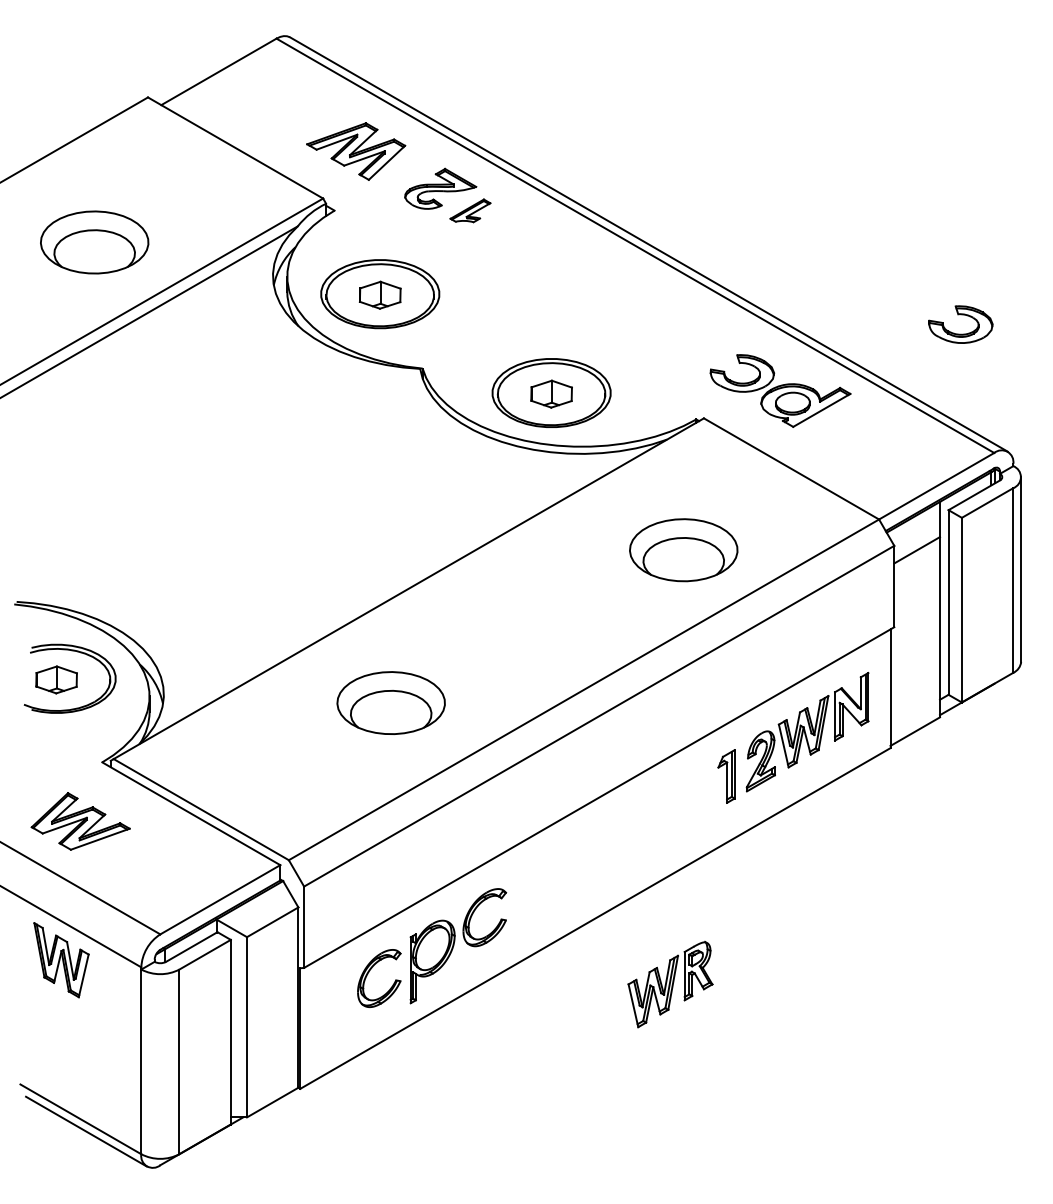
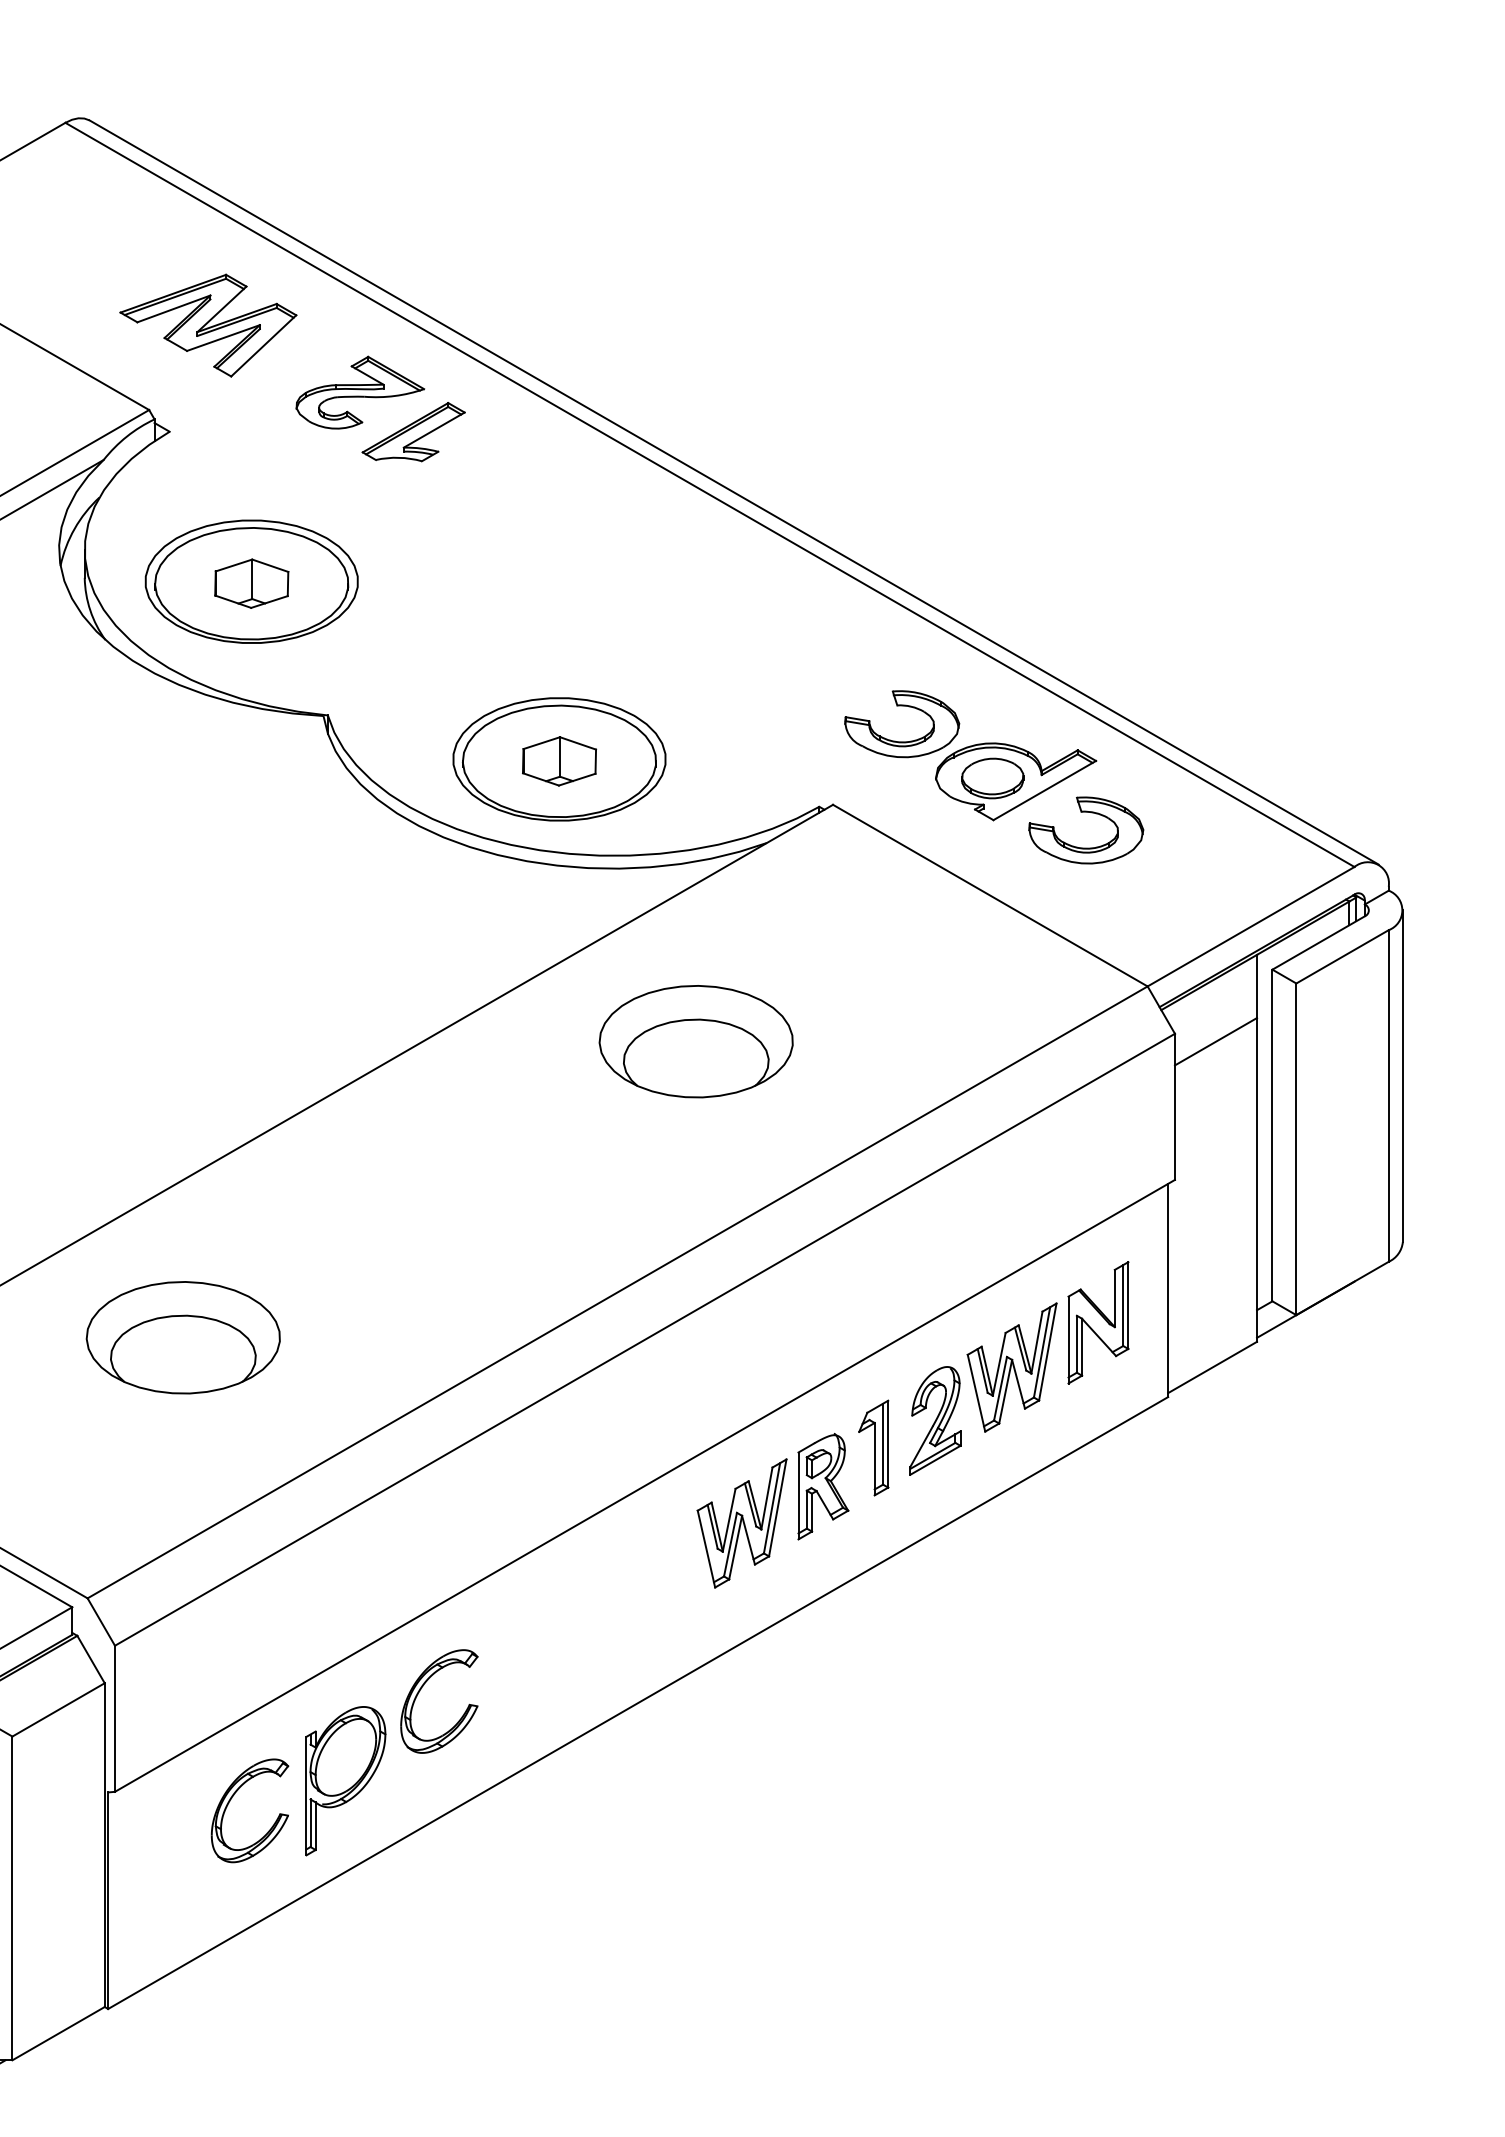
part: (470, 210) -> (413, 431), size x1.43
part: (960, 315) -> (1085, 814), moved
part: (683, 550) -> (695, 1042), moved
part: (390, 702) -> (182, 1336), moved
part: (670, 984) -> (773, 1510), moved

